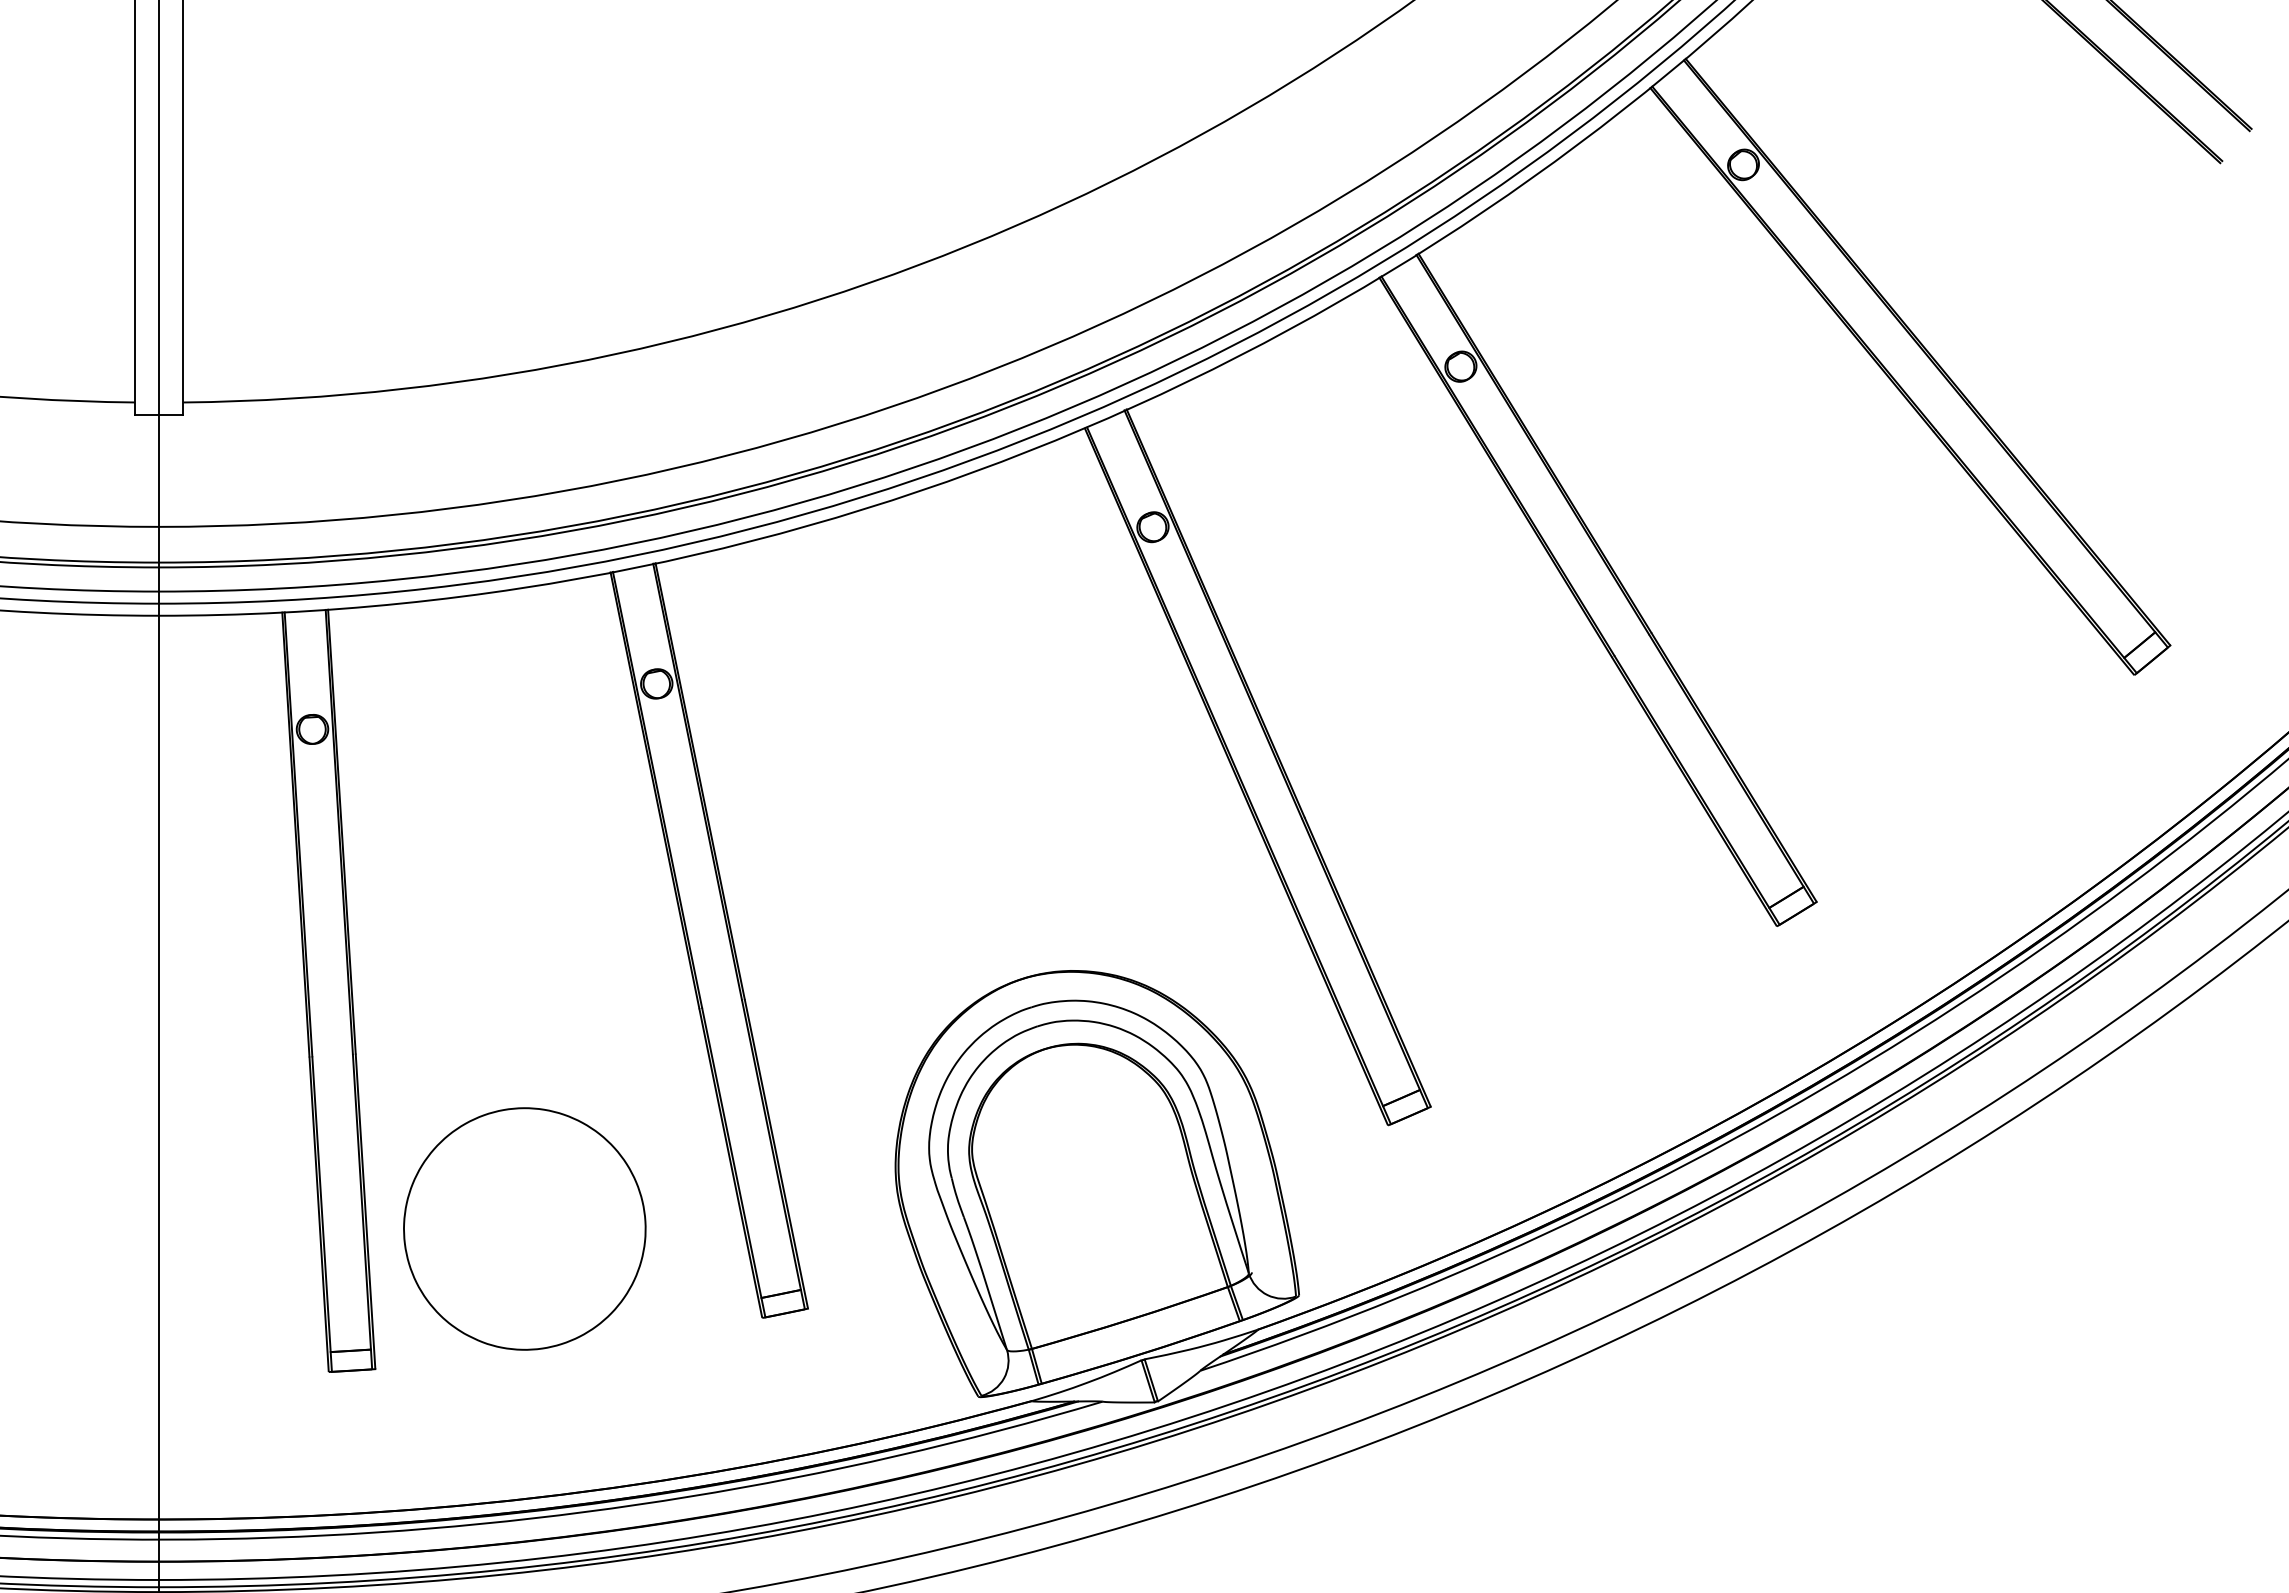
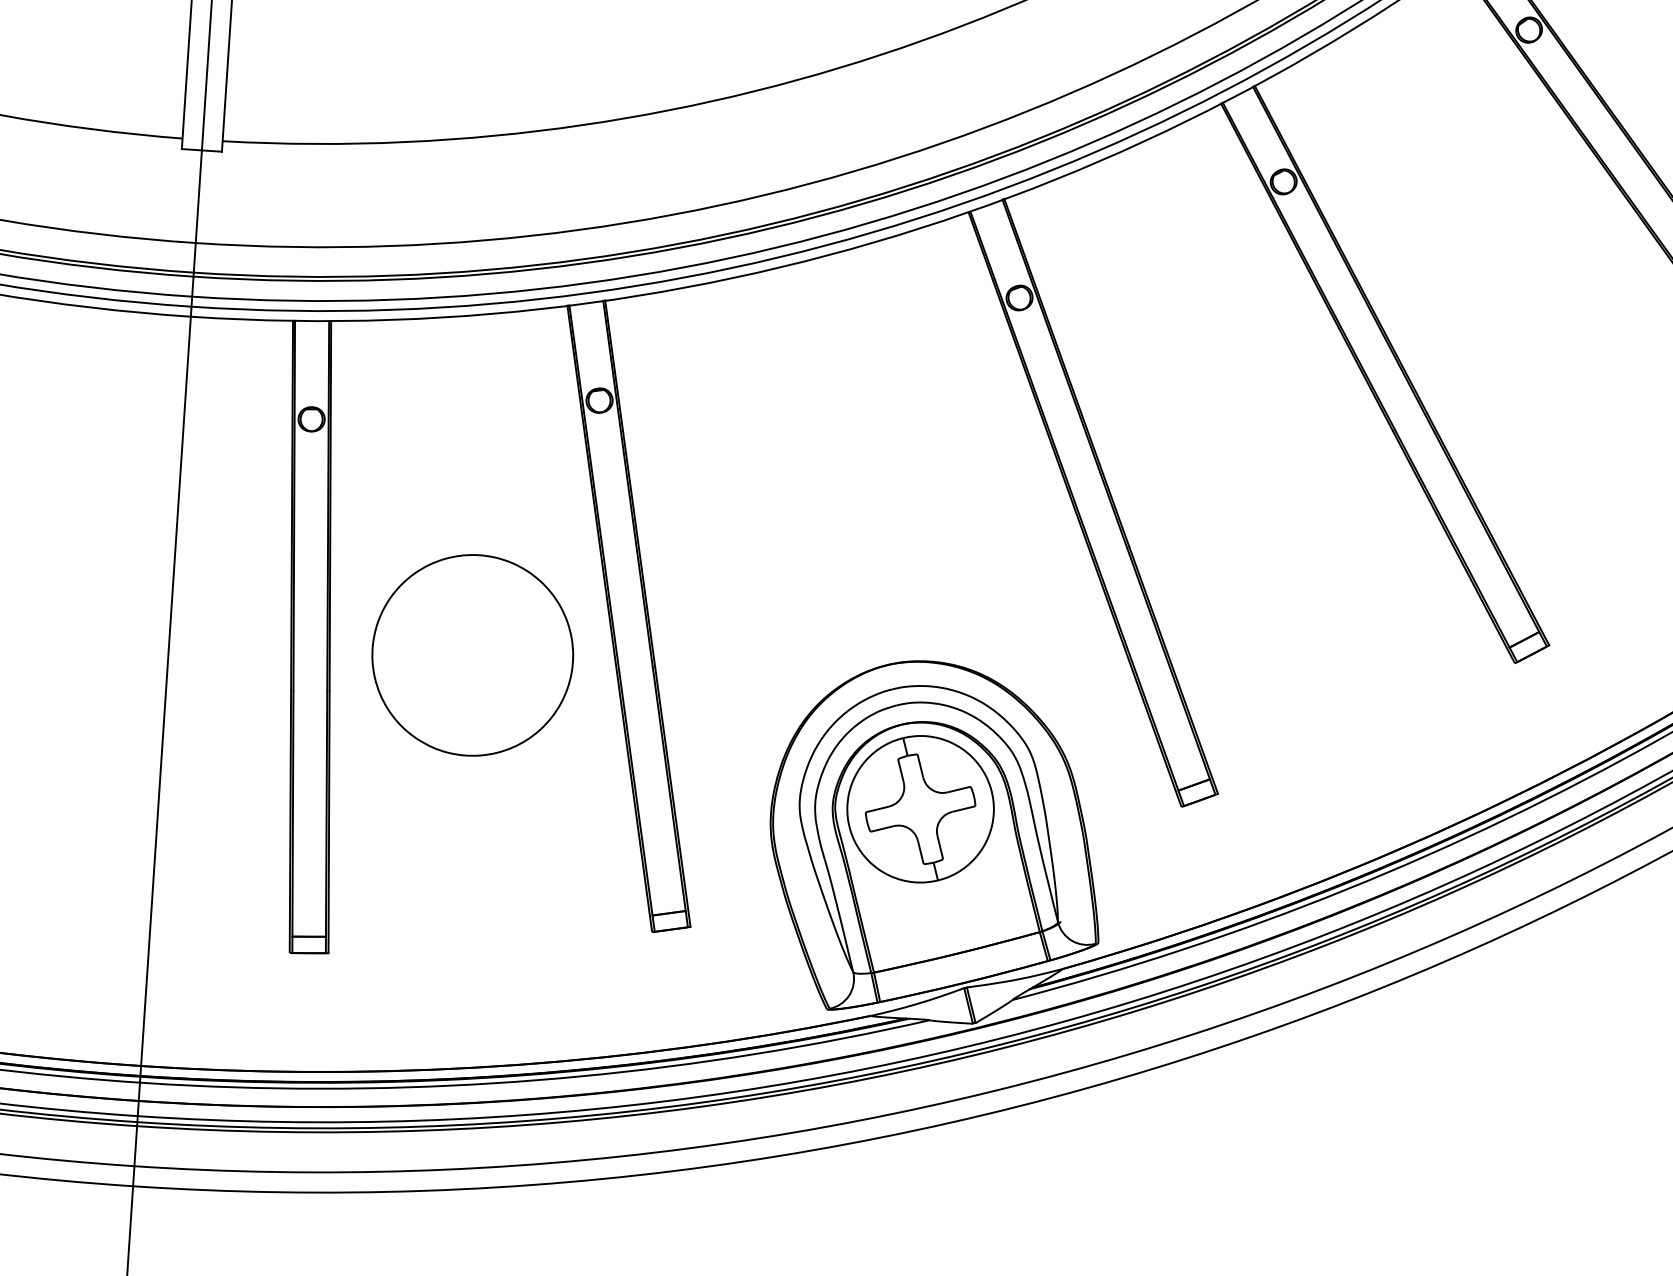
part: (1074, 1148) -> (920, 808), added
part: (524, 1228) -> (472, 654), moved

